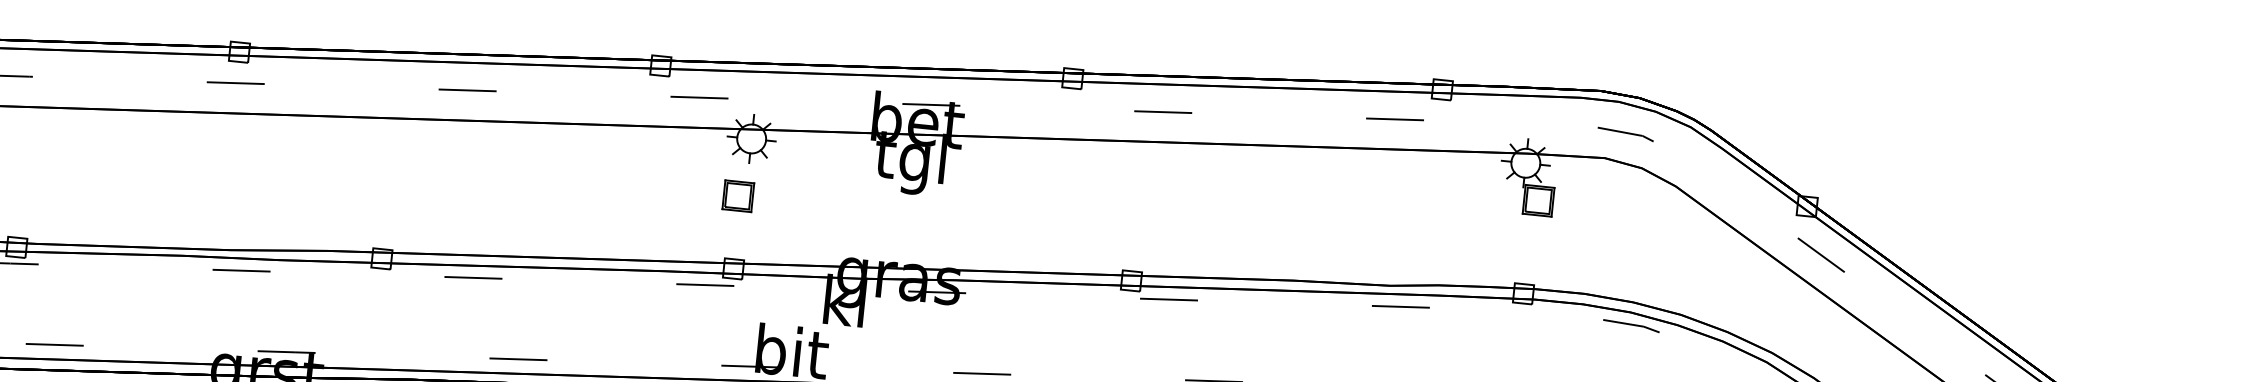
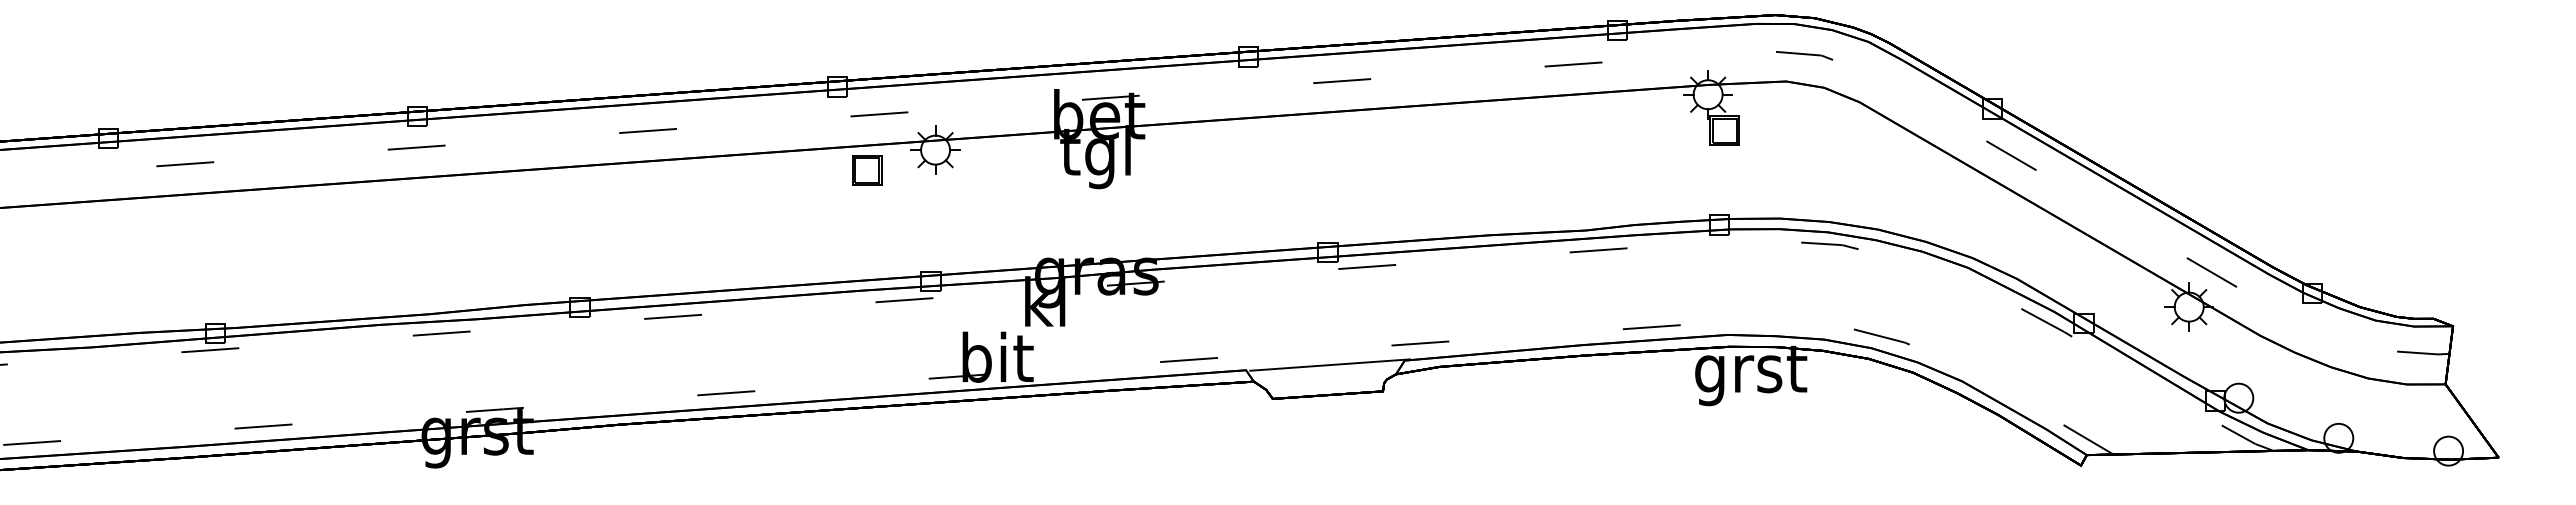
part: (738, 196) -> (867, 170), moved

